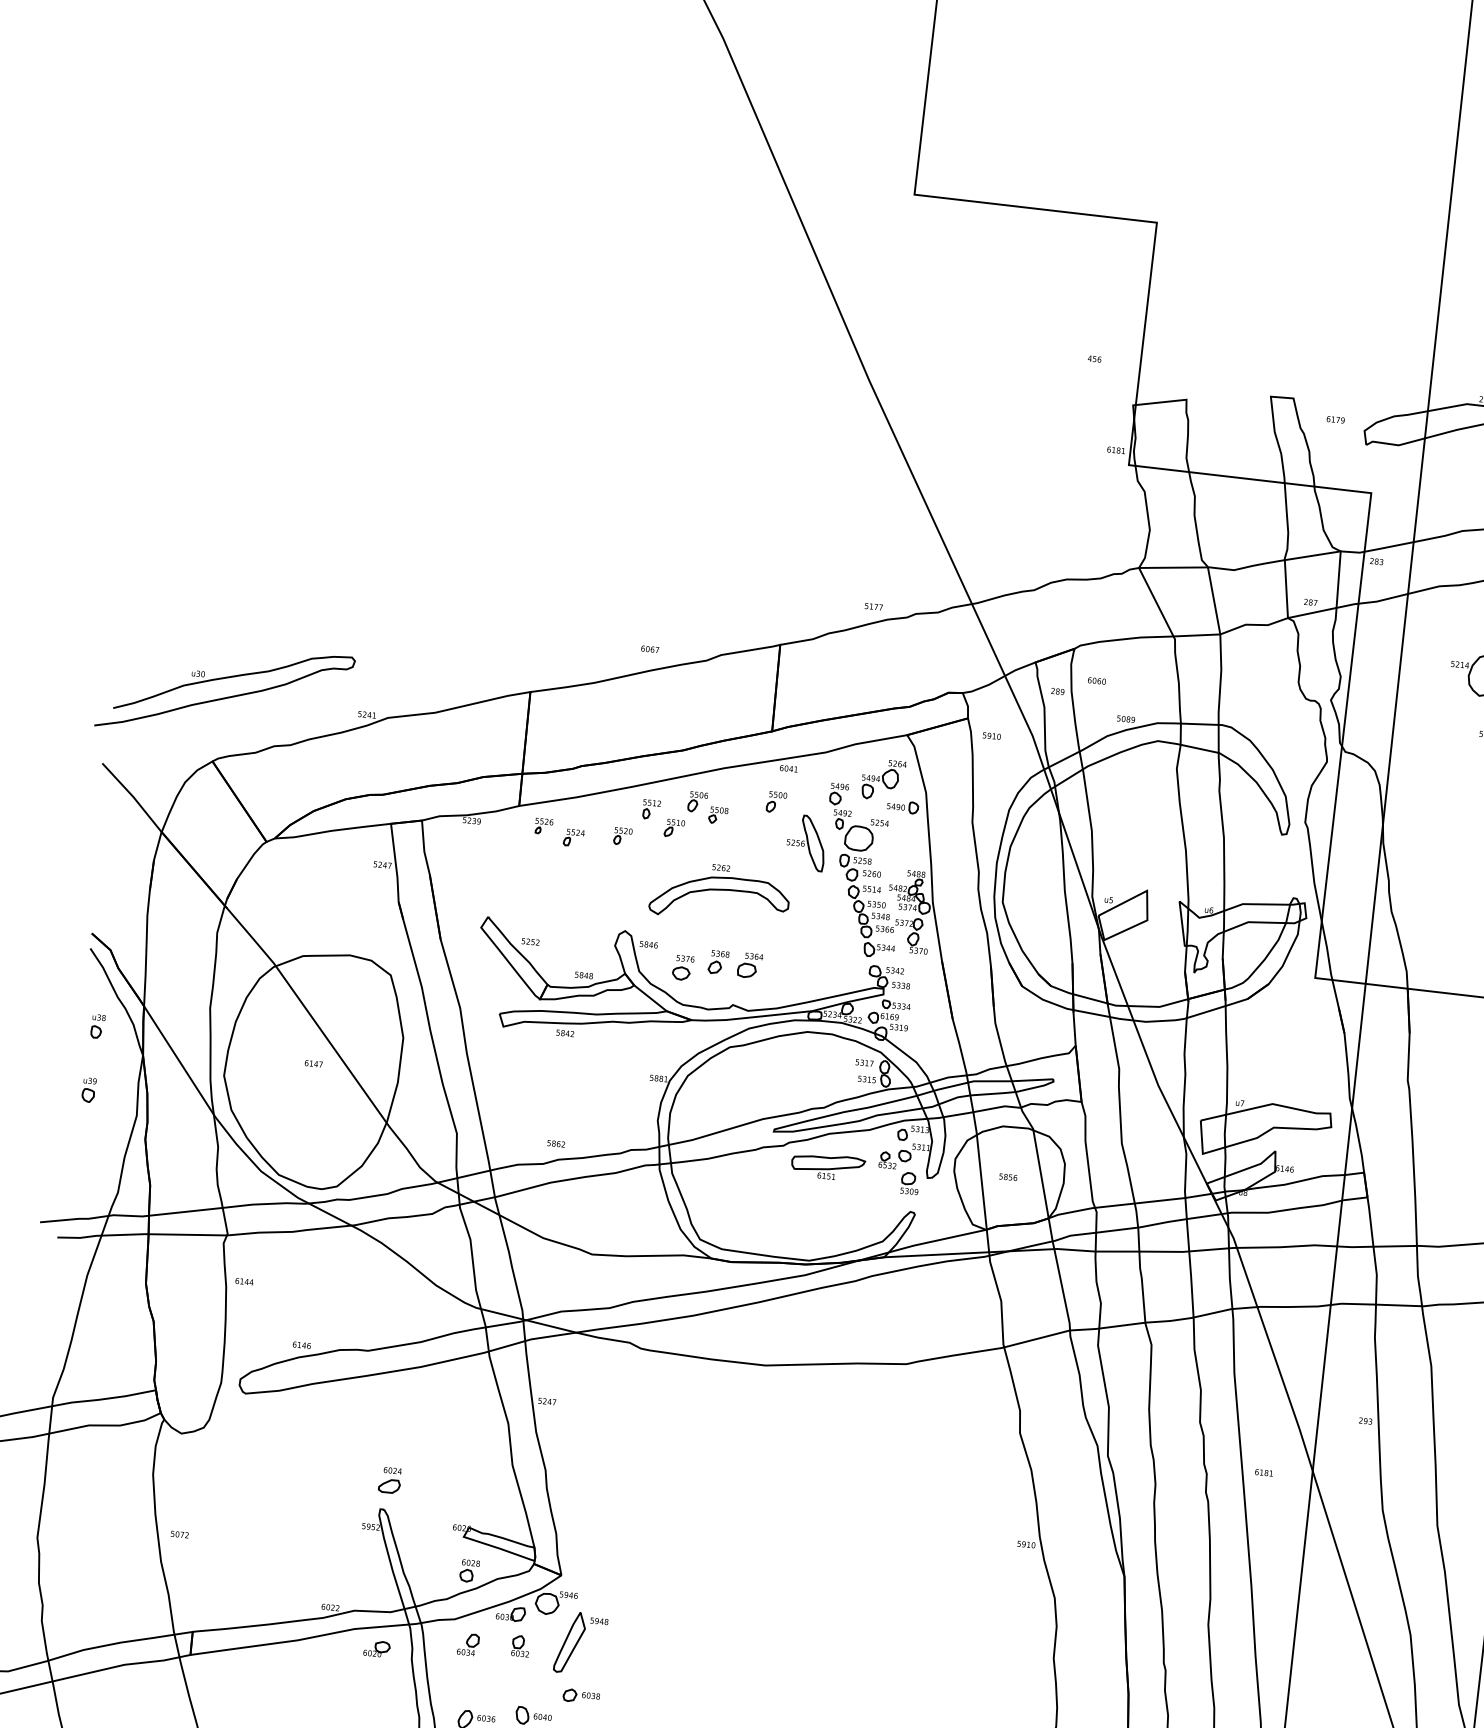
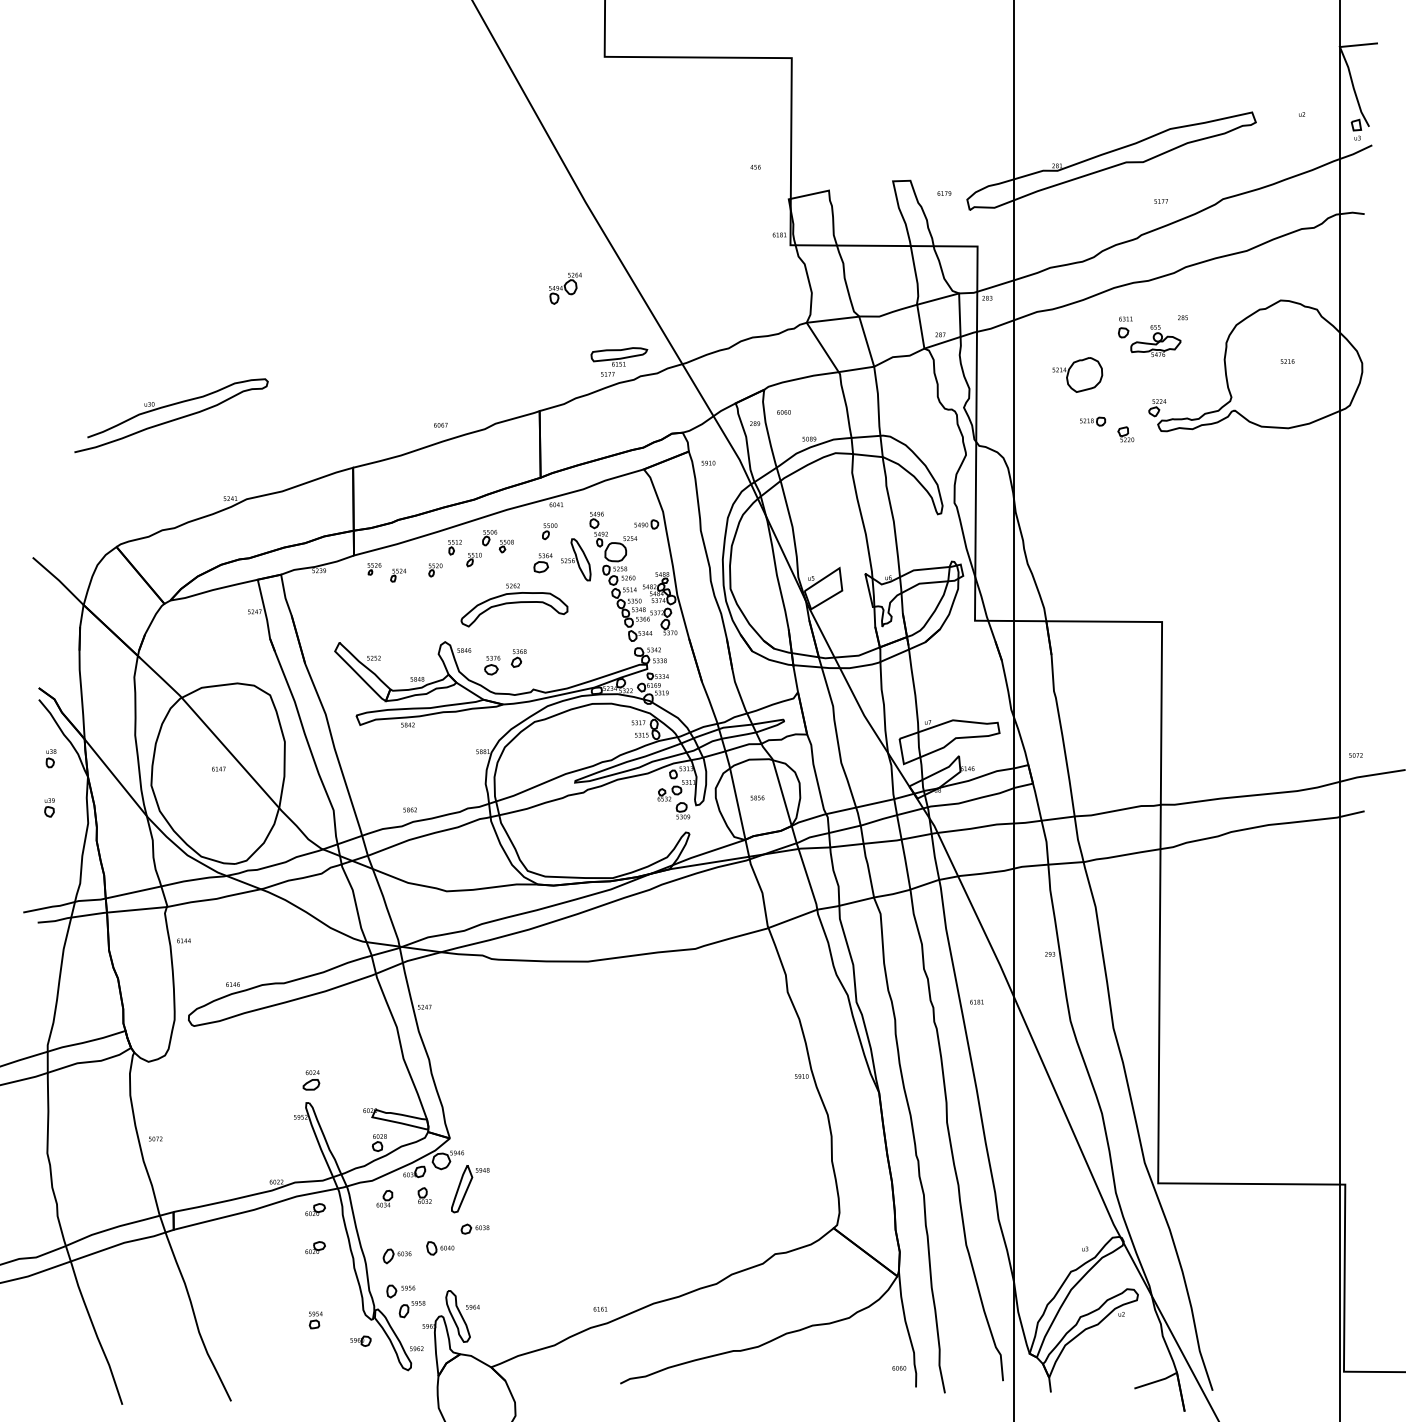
part: (225, 691) -> (171, 415), moved
part: (883, 779) -> (565, 288), moved
part: (749, 966) -> (542, 563), moved
part: (828, 1166) -> (619, 356), moved
part: (371, 1697) -> (315, 1247), added

